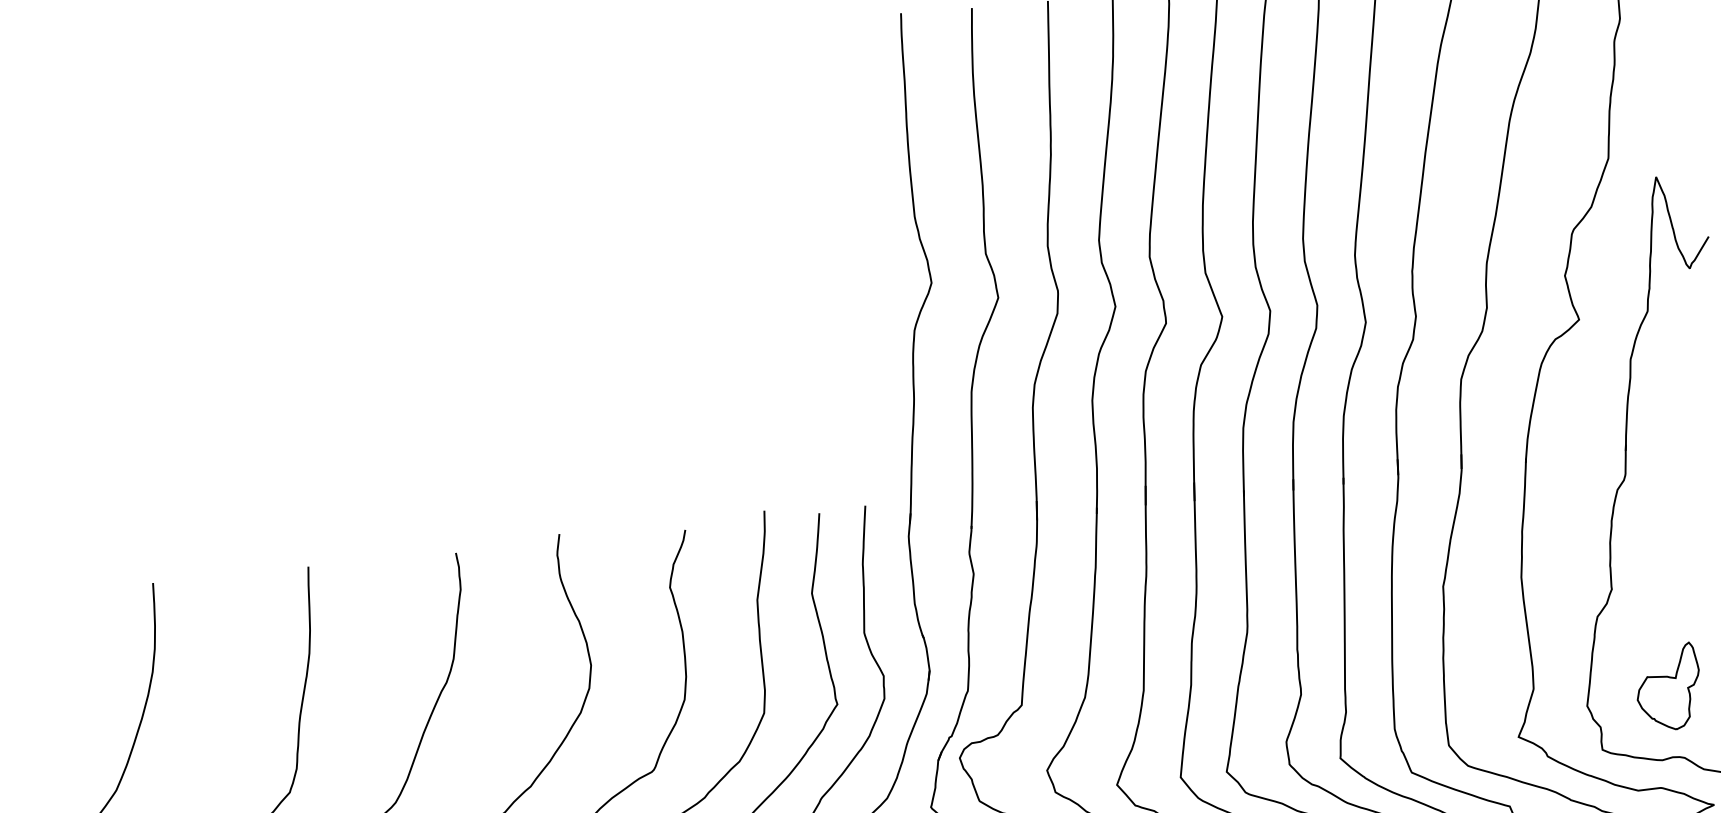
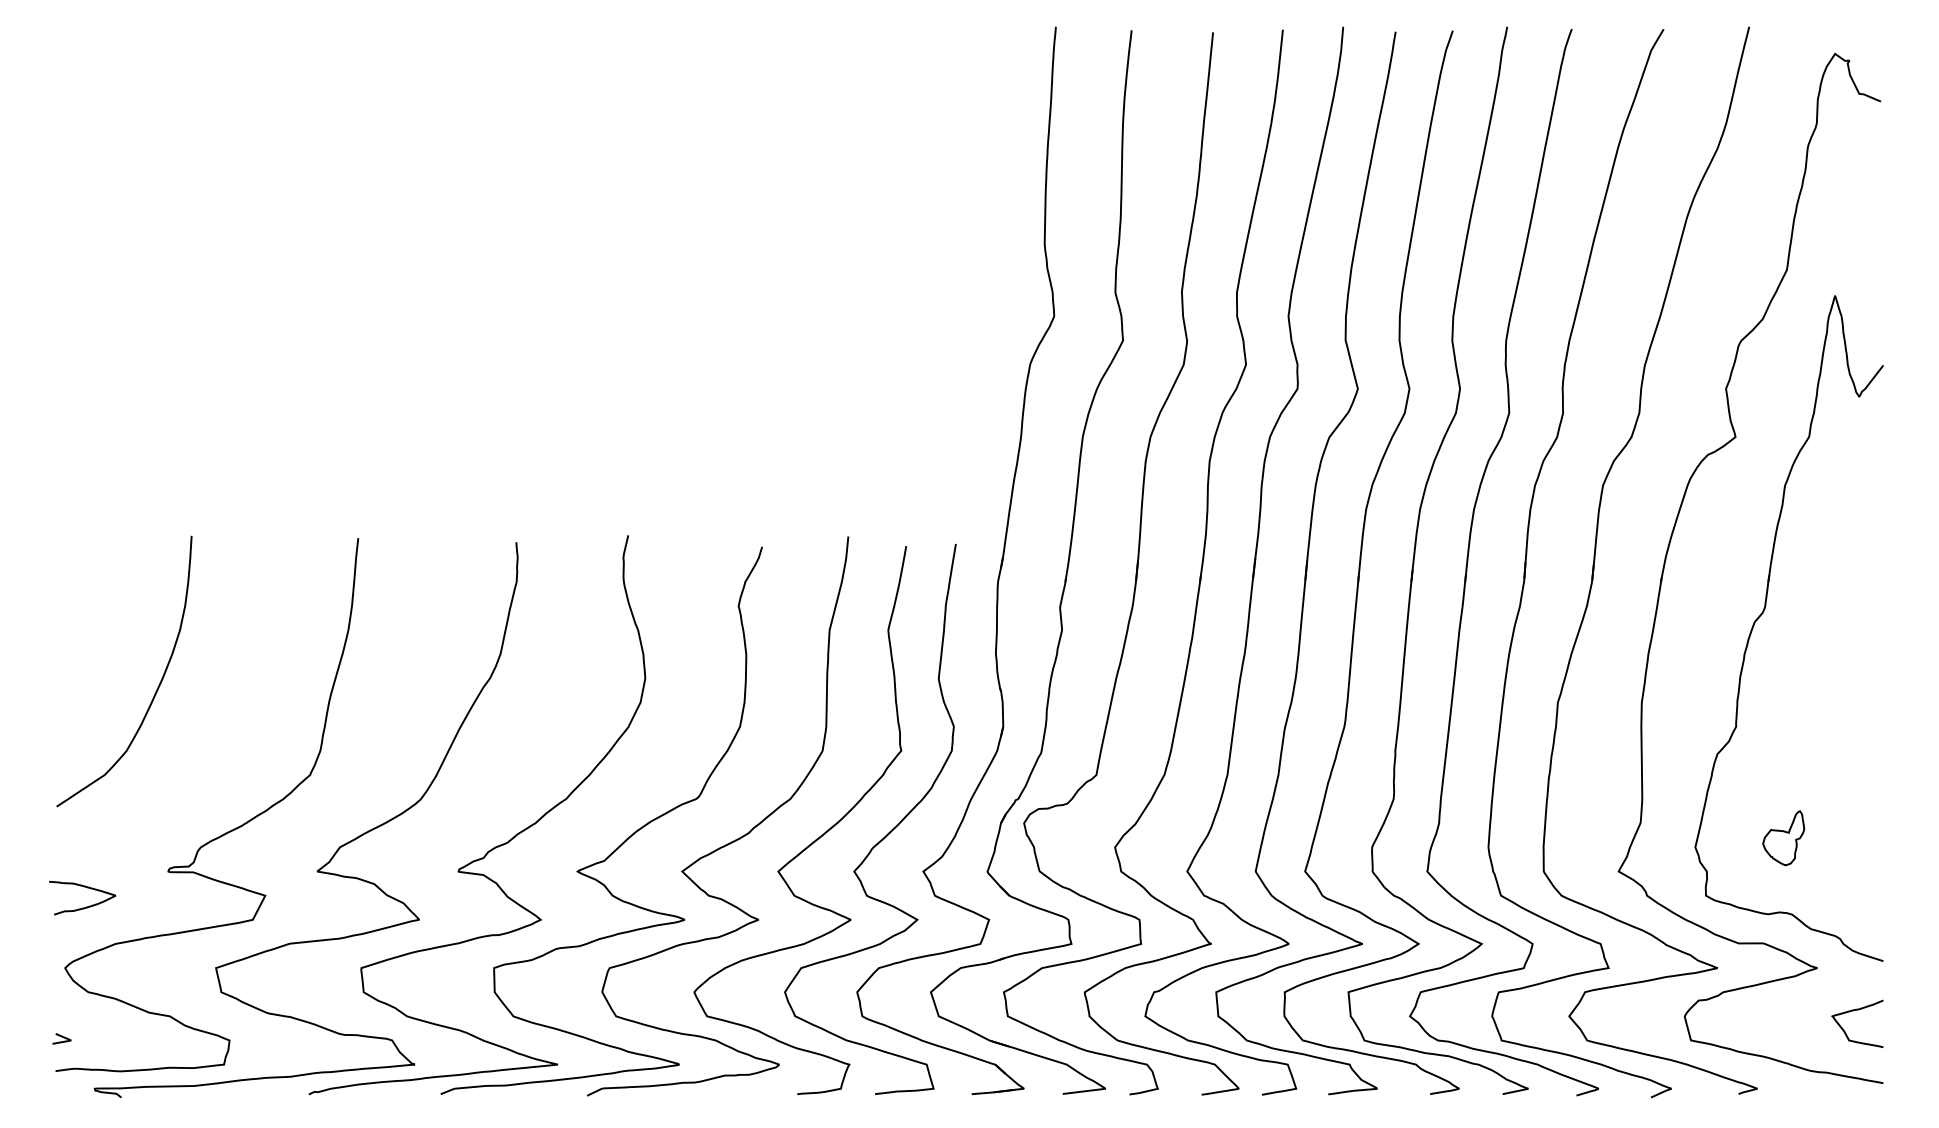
part: (1668, 688) -> (1783, 838), size x0.6

